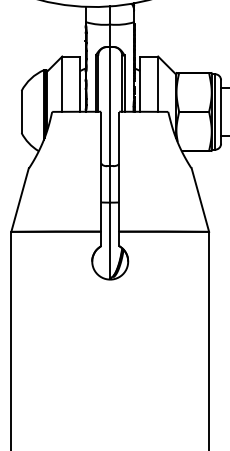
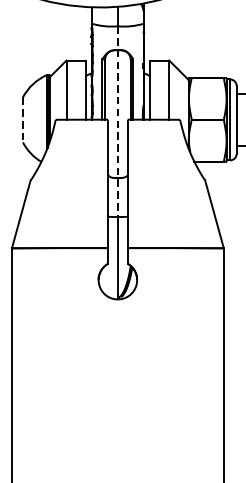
line: (21, 111) -> (22, 119), solid -> dashed
line: (110, 114) -> (118, 122), solid -> dashed

